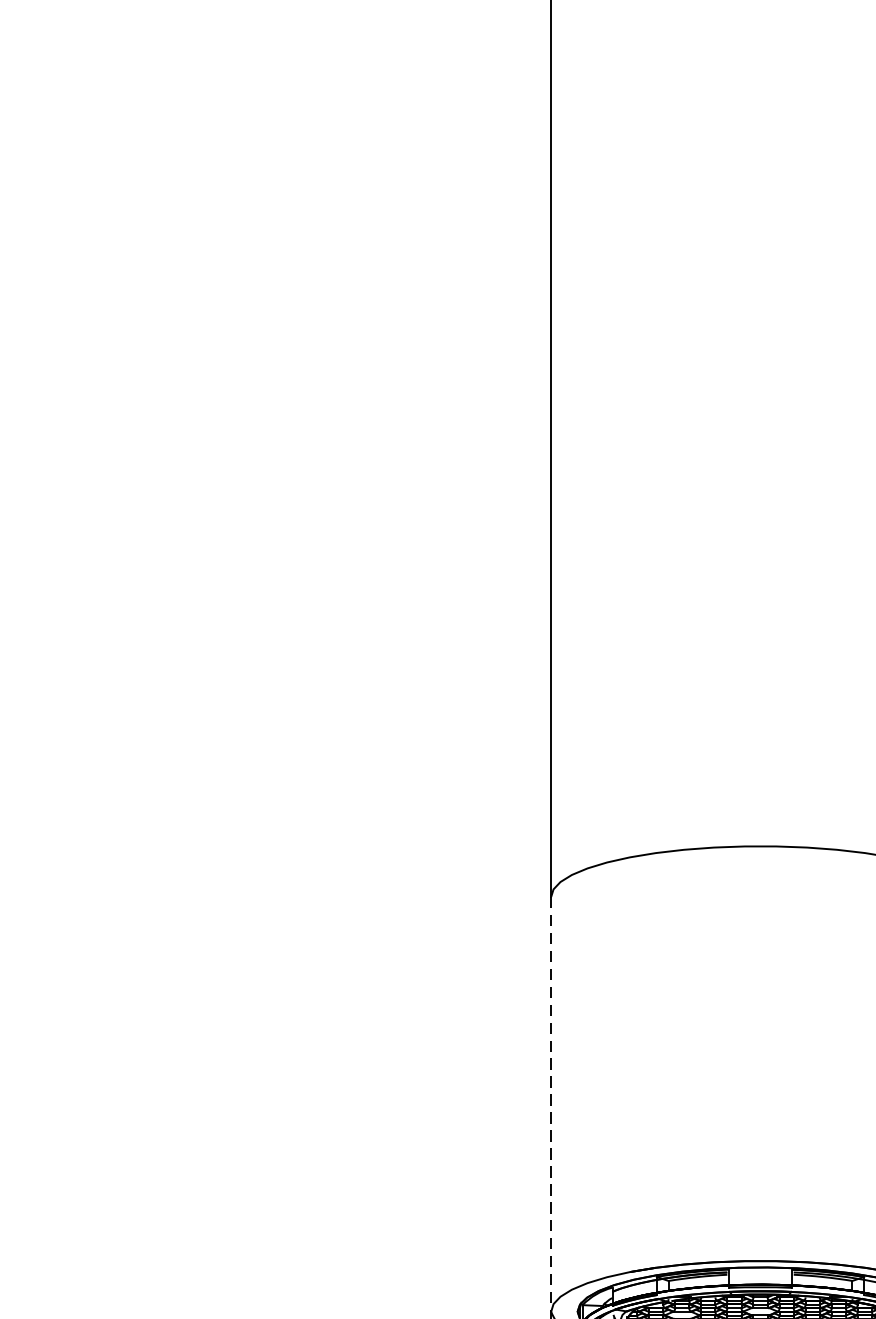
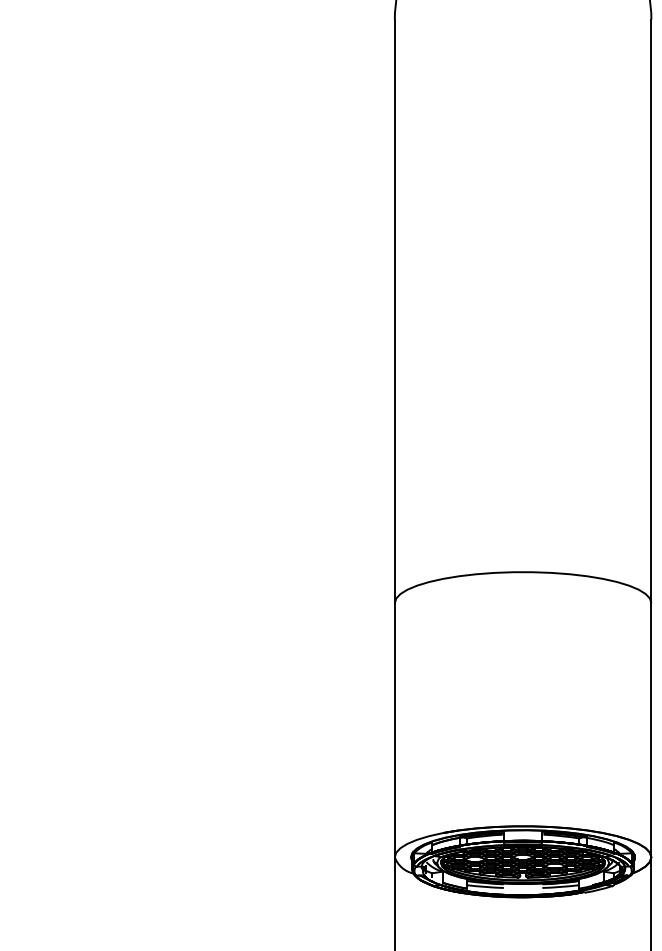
line: (550, 1104) -> (394, 730), dashed -> solid

